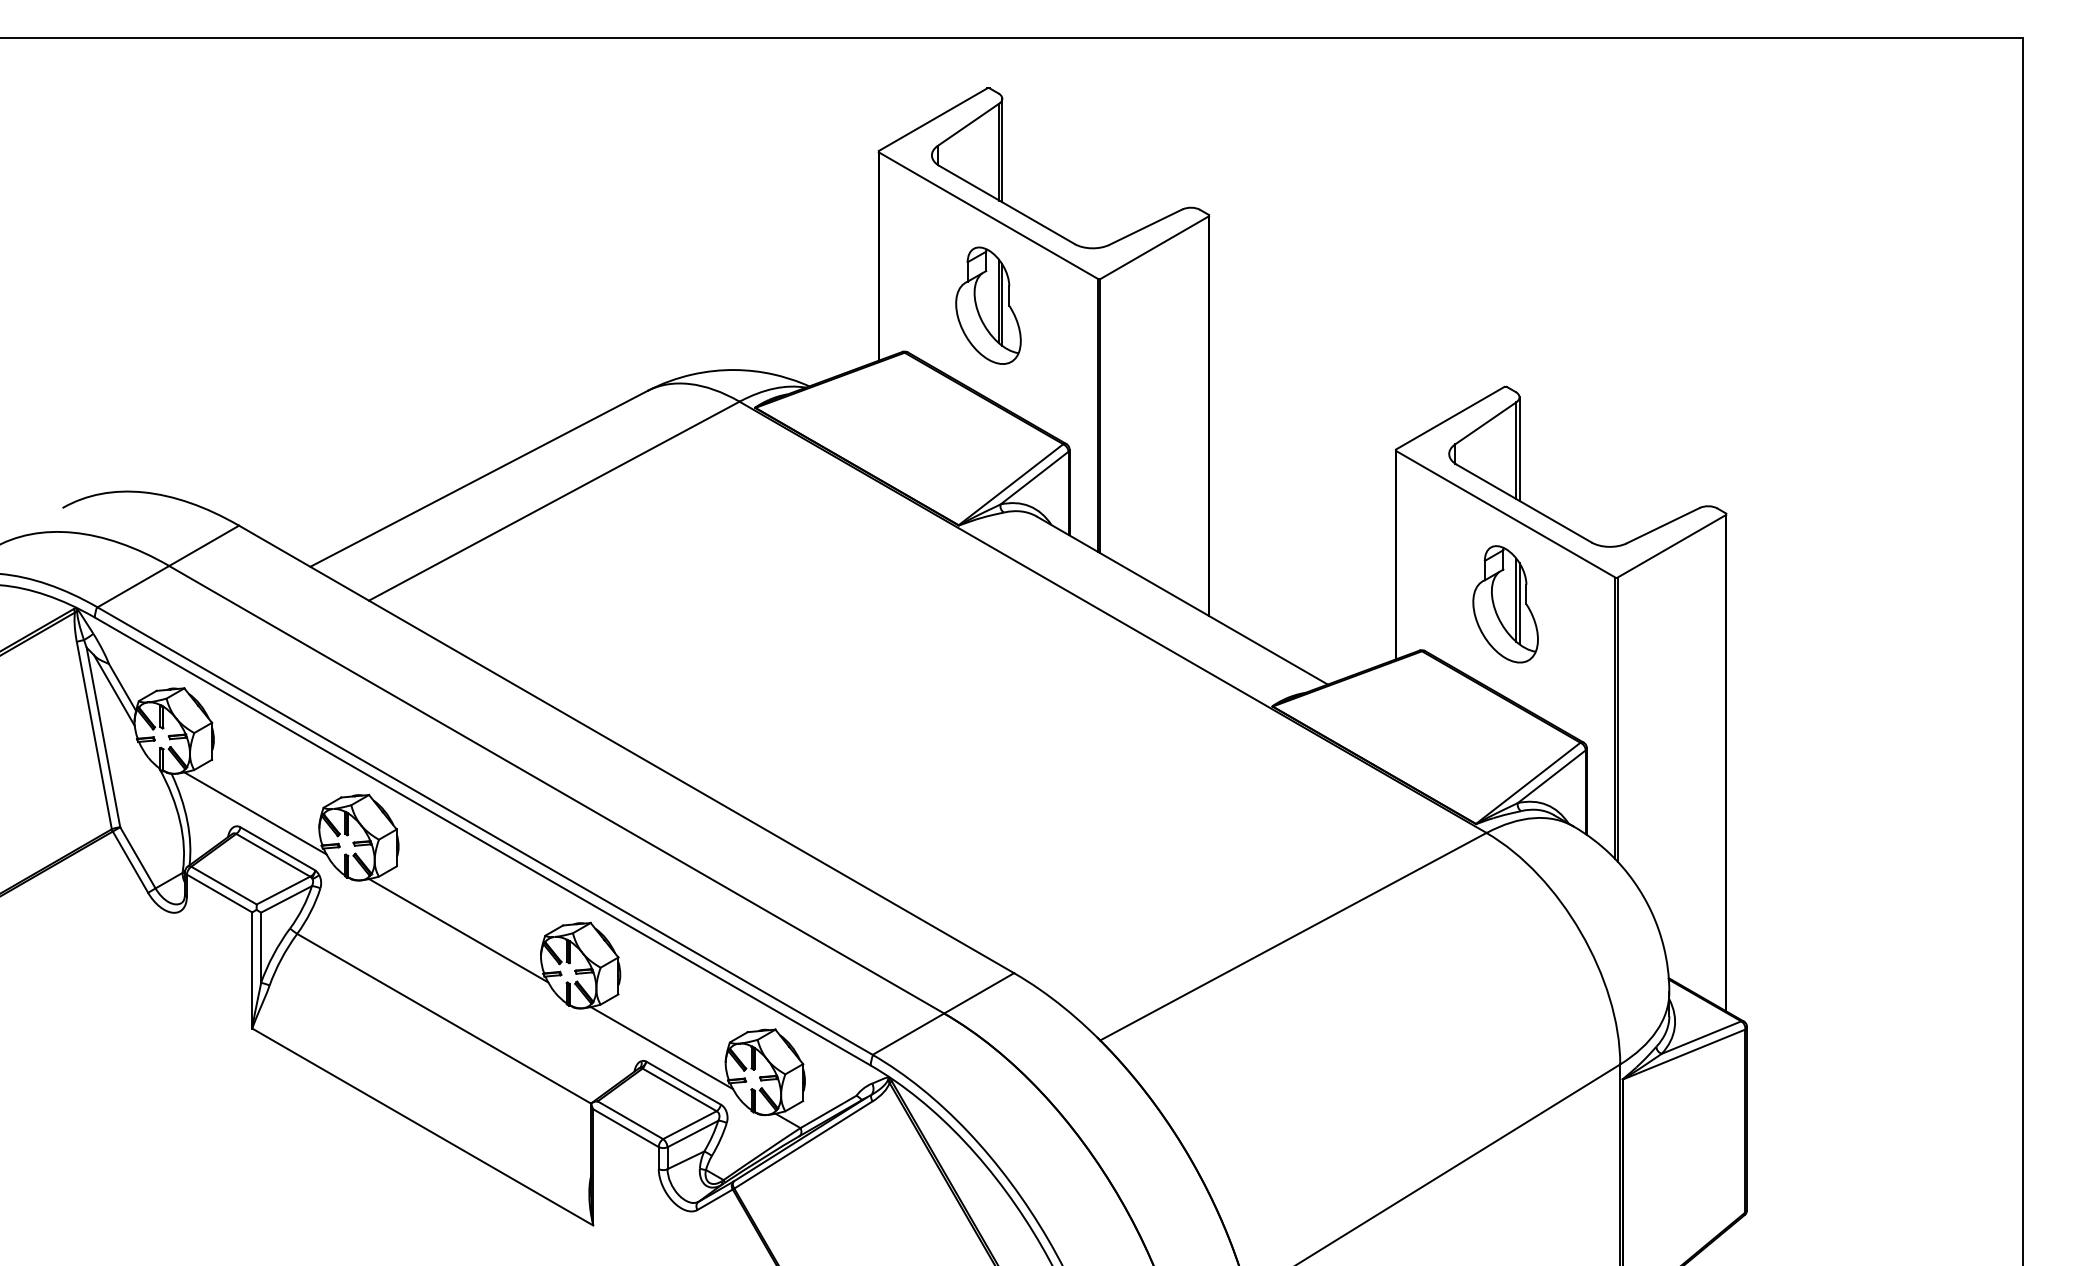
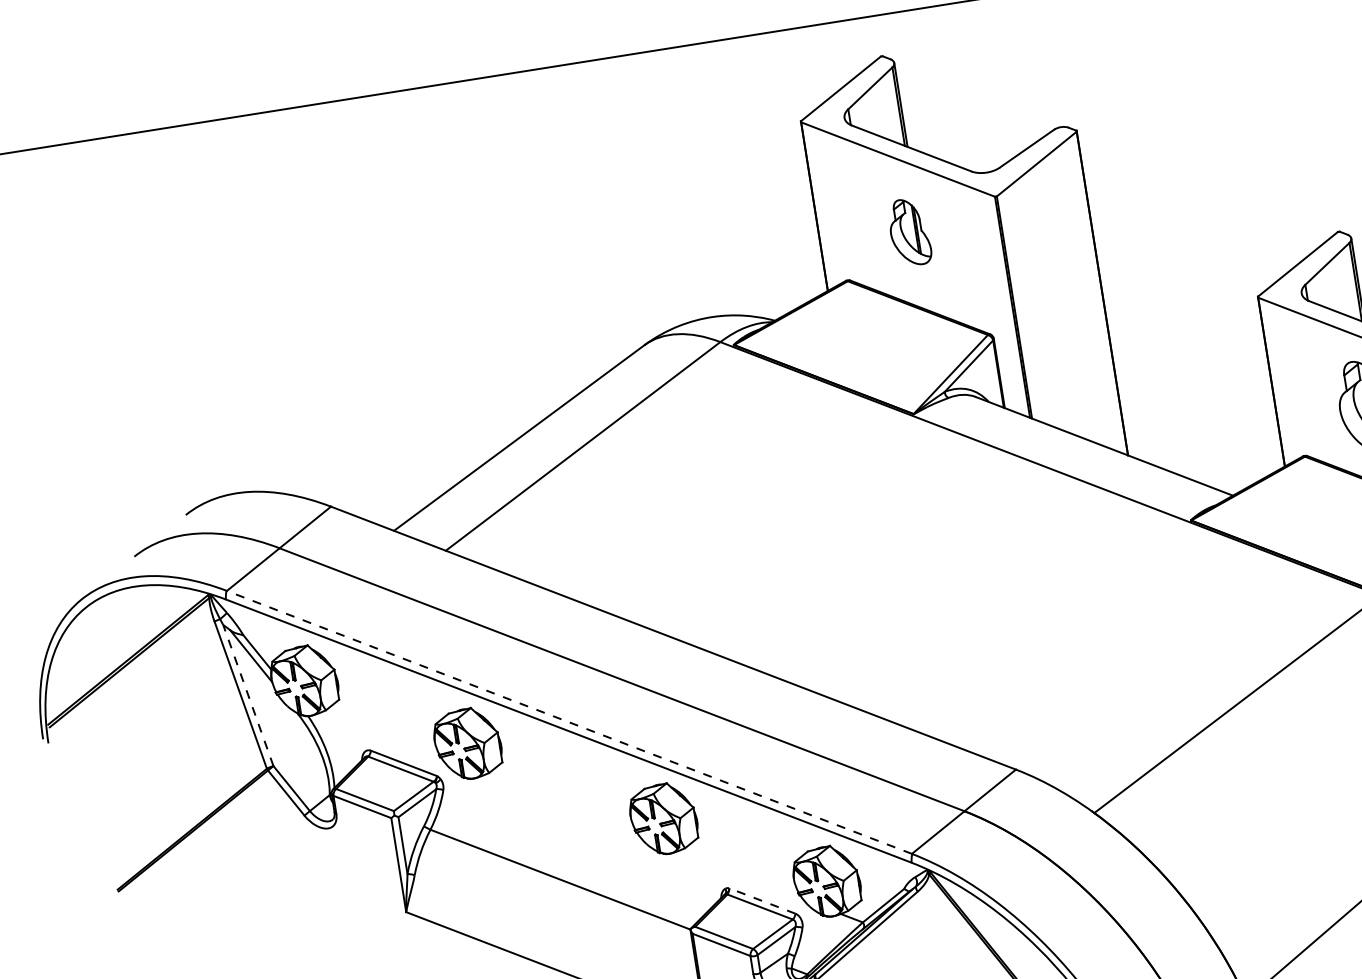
part: (988, 305) -> (909, 232), size x0.7
line: (103, 736) -> (248, 694), solid -> dashed
line: (255, 813) -> (381, 737), removed
line: (485, 831) -> (569, 722), solid -> dashed
line: (458, 930) -> (560, 806), removed
line: (661, 1048) -> (740, 875), removed
line: (683, 1082) -> (762, 900), solid -> dashed

